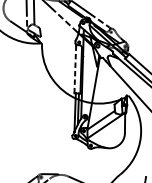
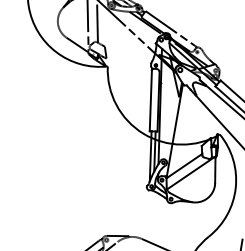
line: (75, 69) -> (150, 100), dashed -> solid

